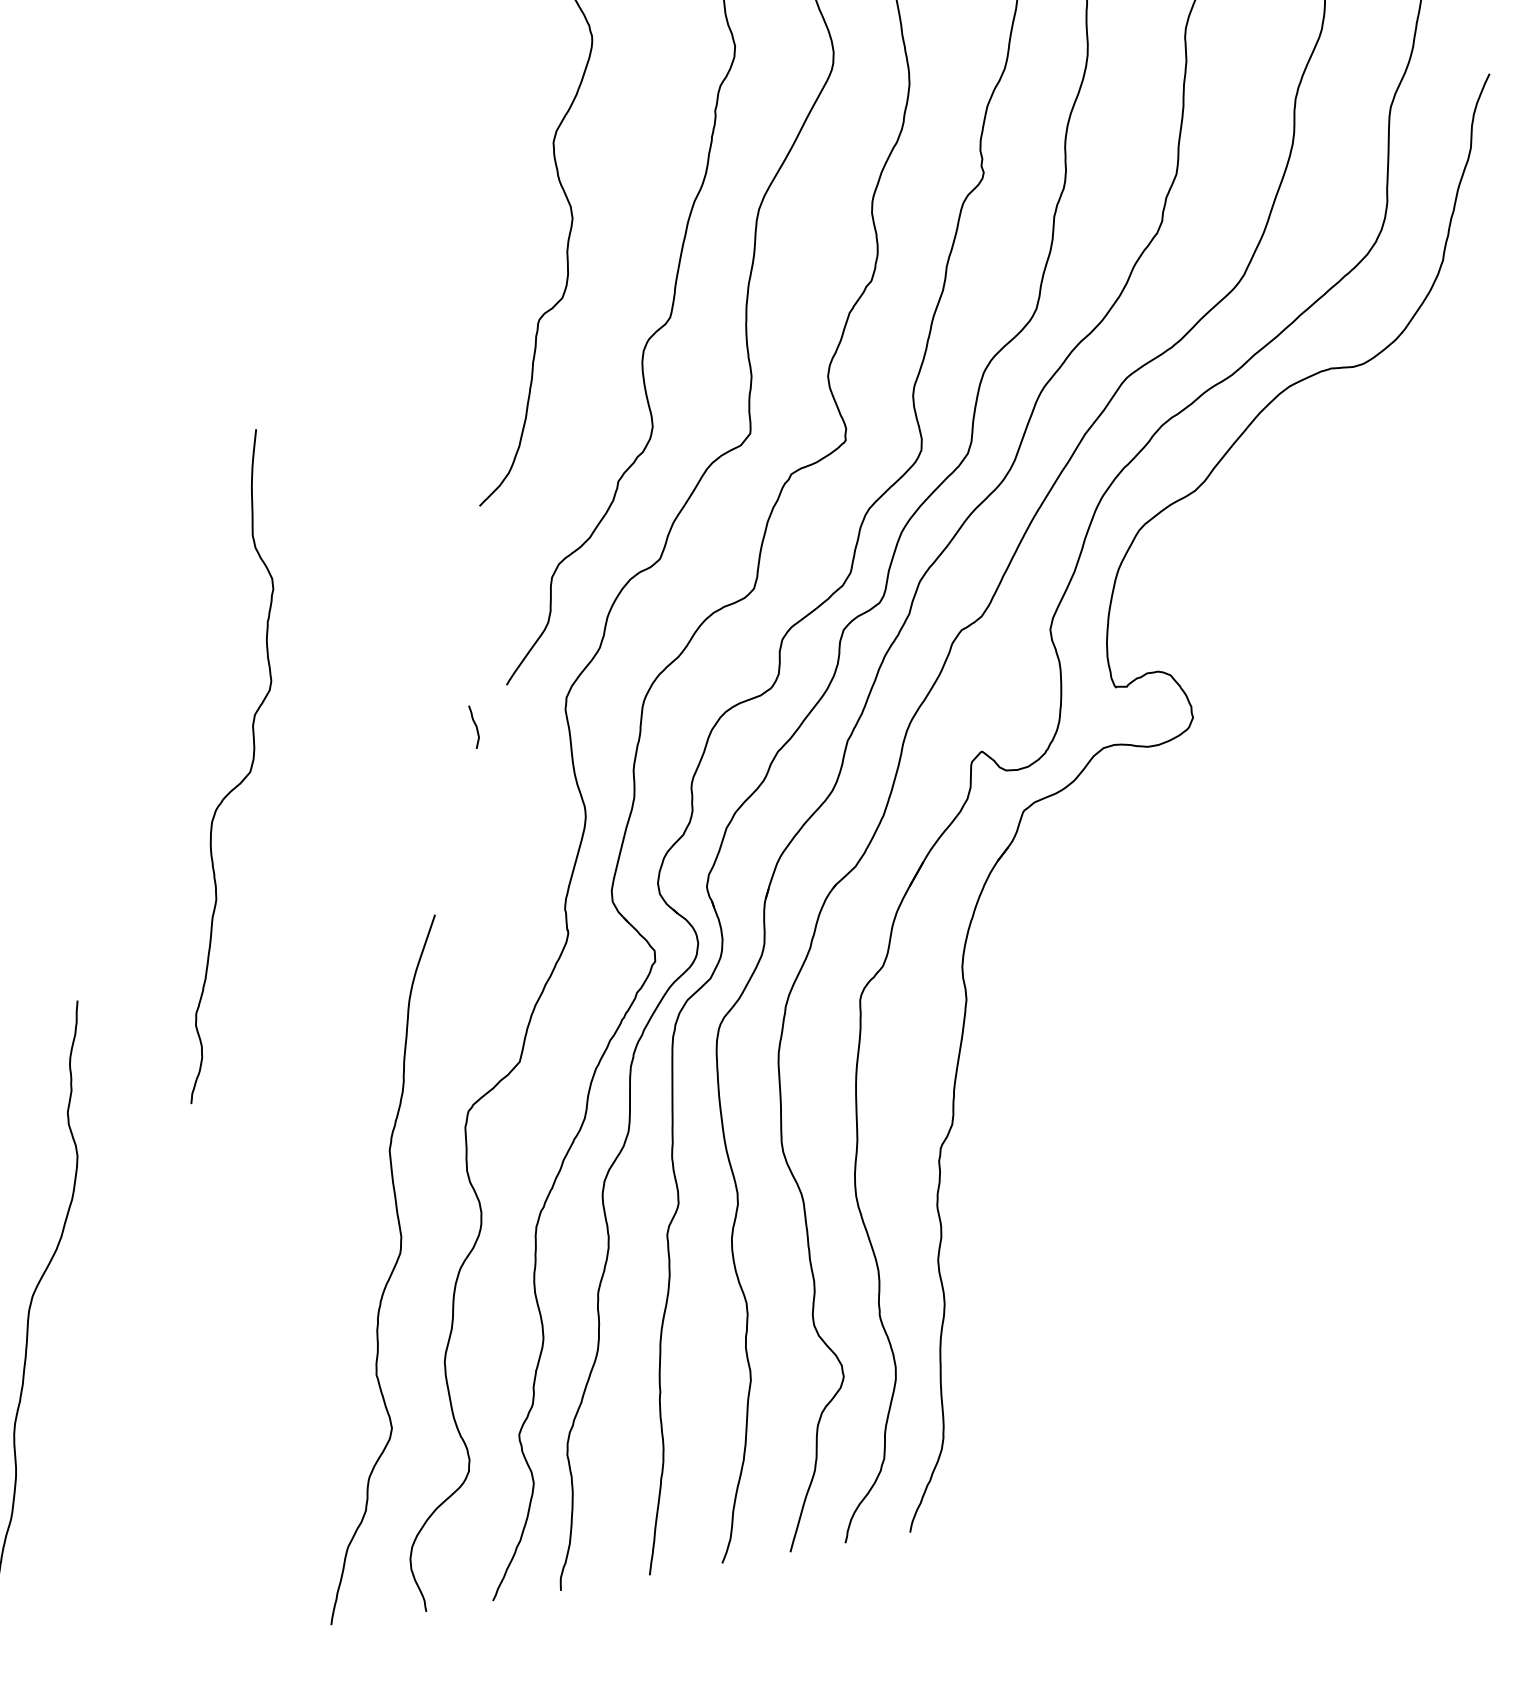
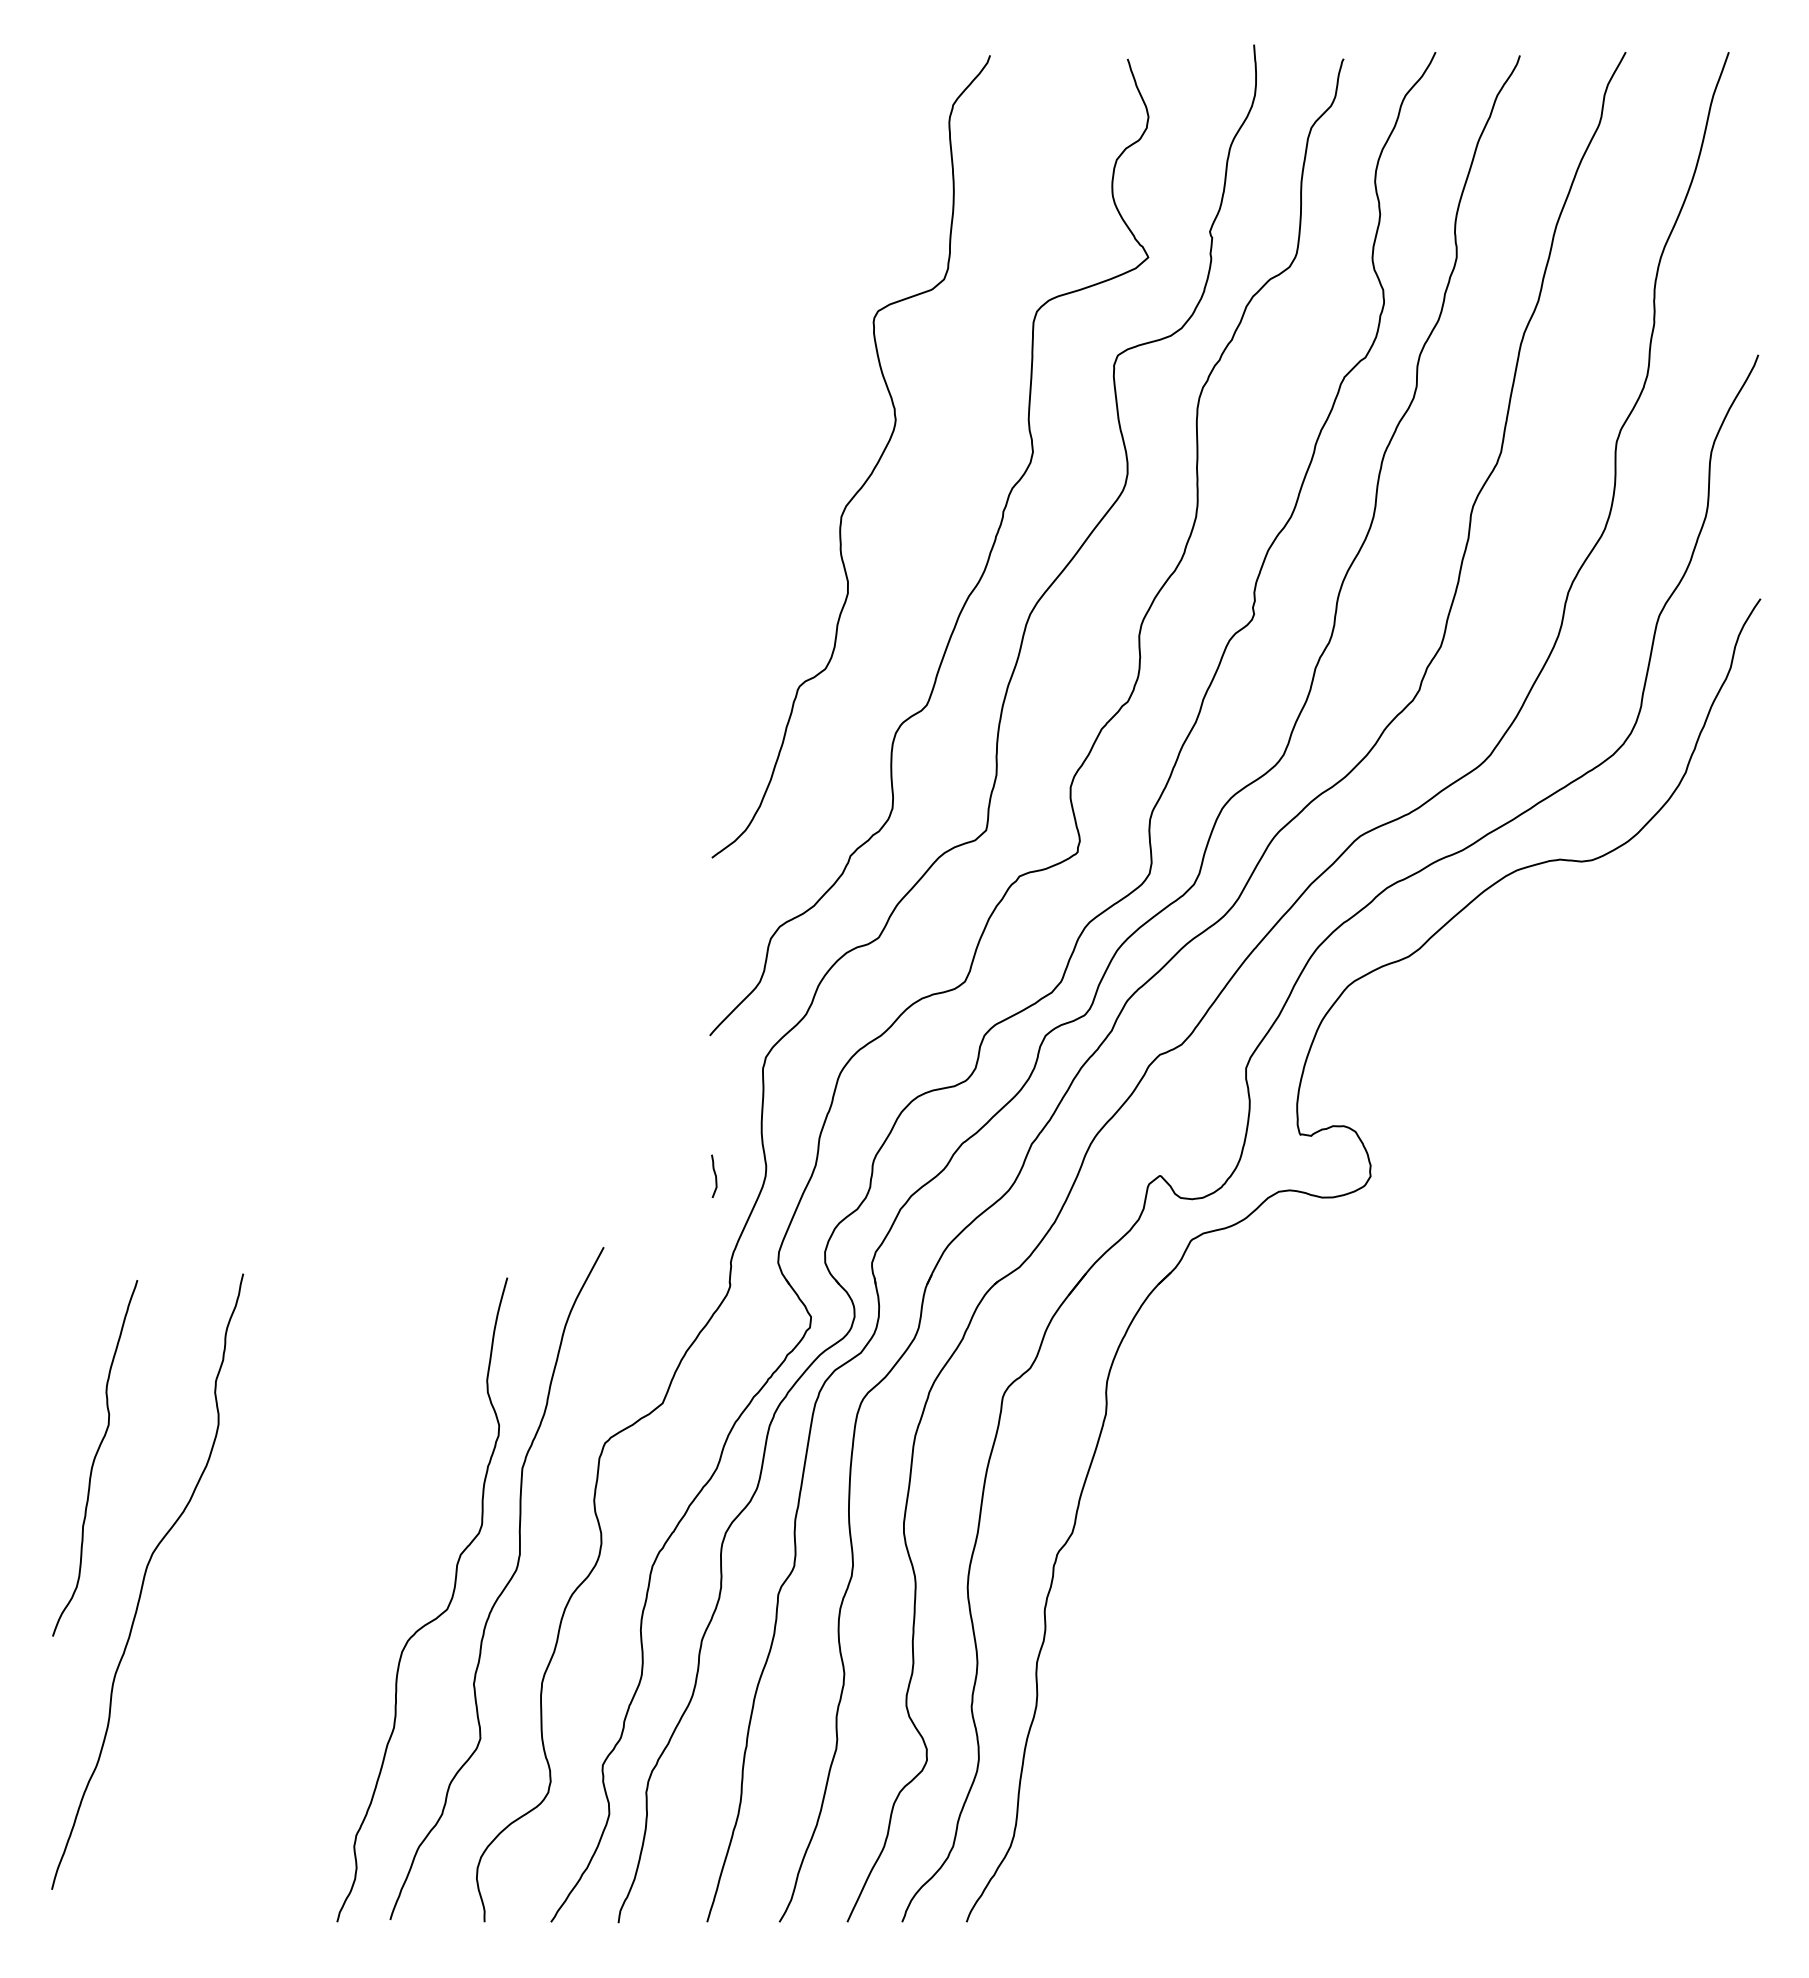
curve: (474, 726) -> (714, 1175), moved
curve: (237, 784) -> (432, 1619), moved

